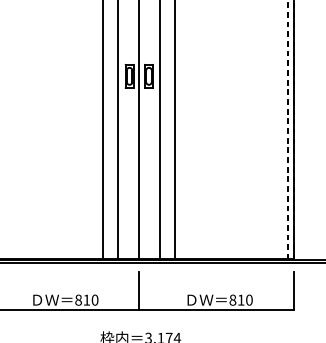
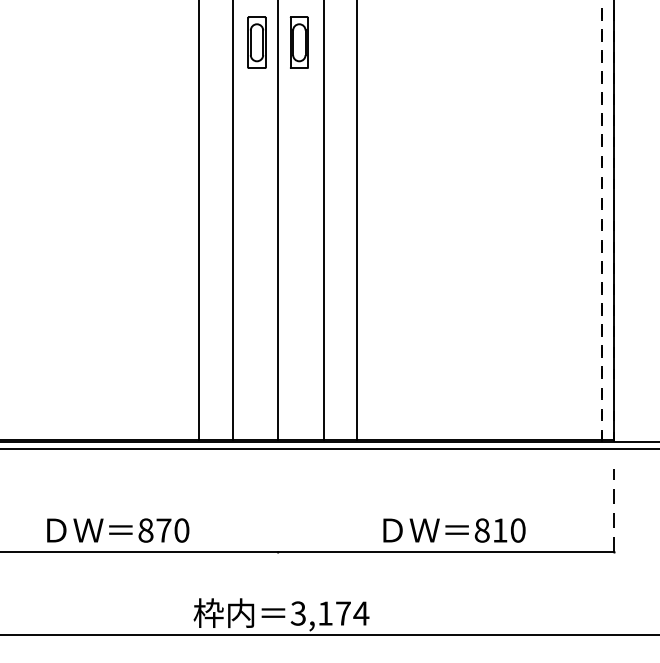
line: (293, 290) -> (614, 509), solid -> dashed
line: (139, 291) -> (278, 511), removed
text: (86, 299) -> (163, 529), 810 -> 870

